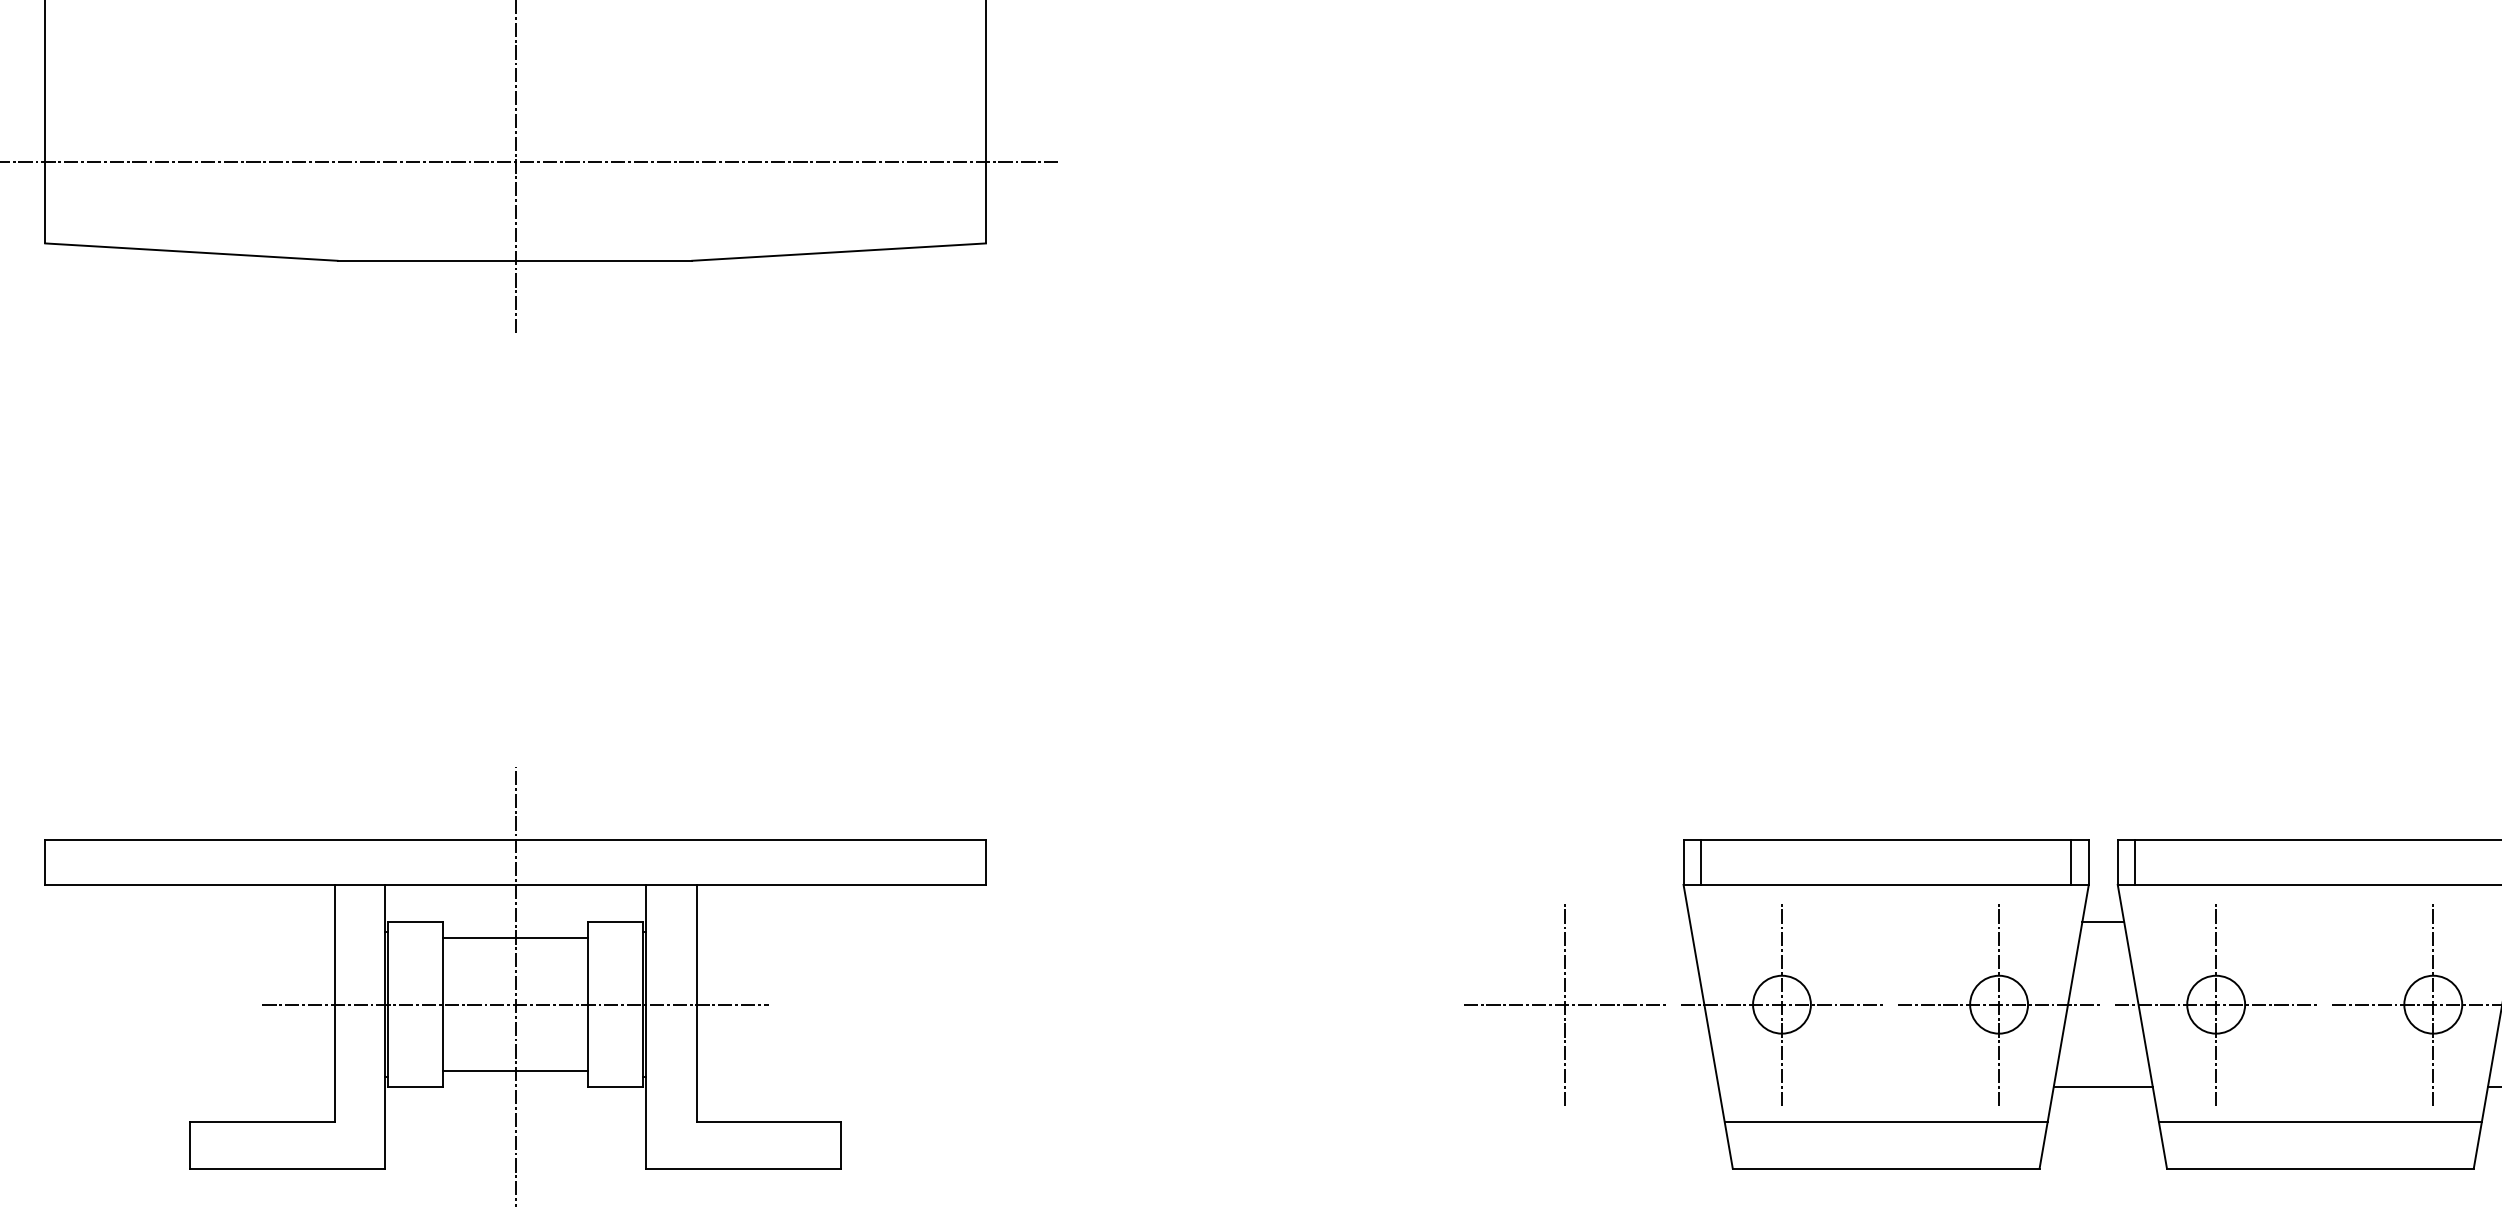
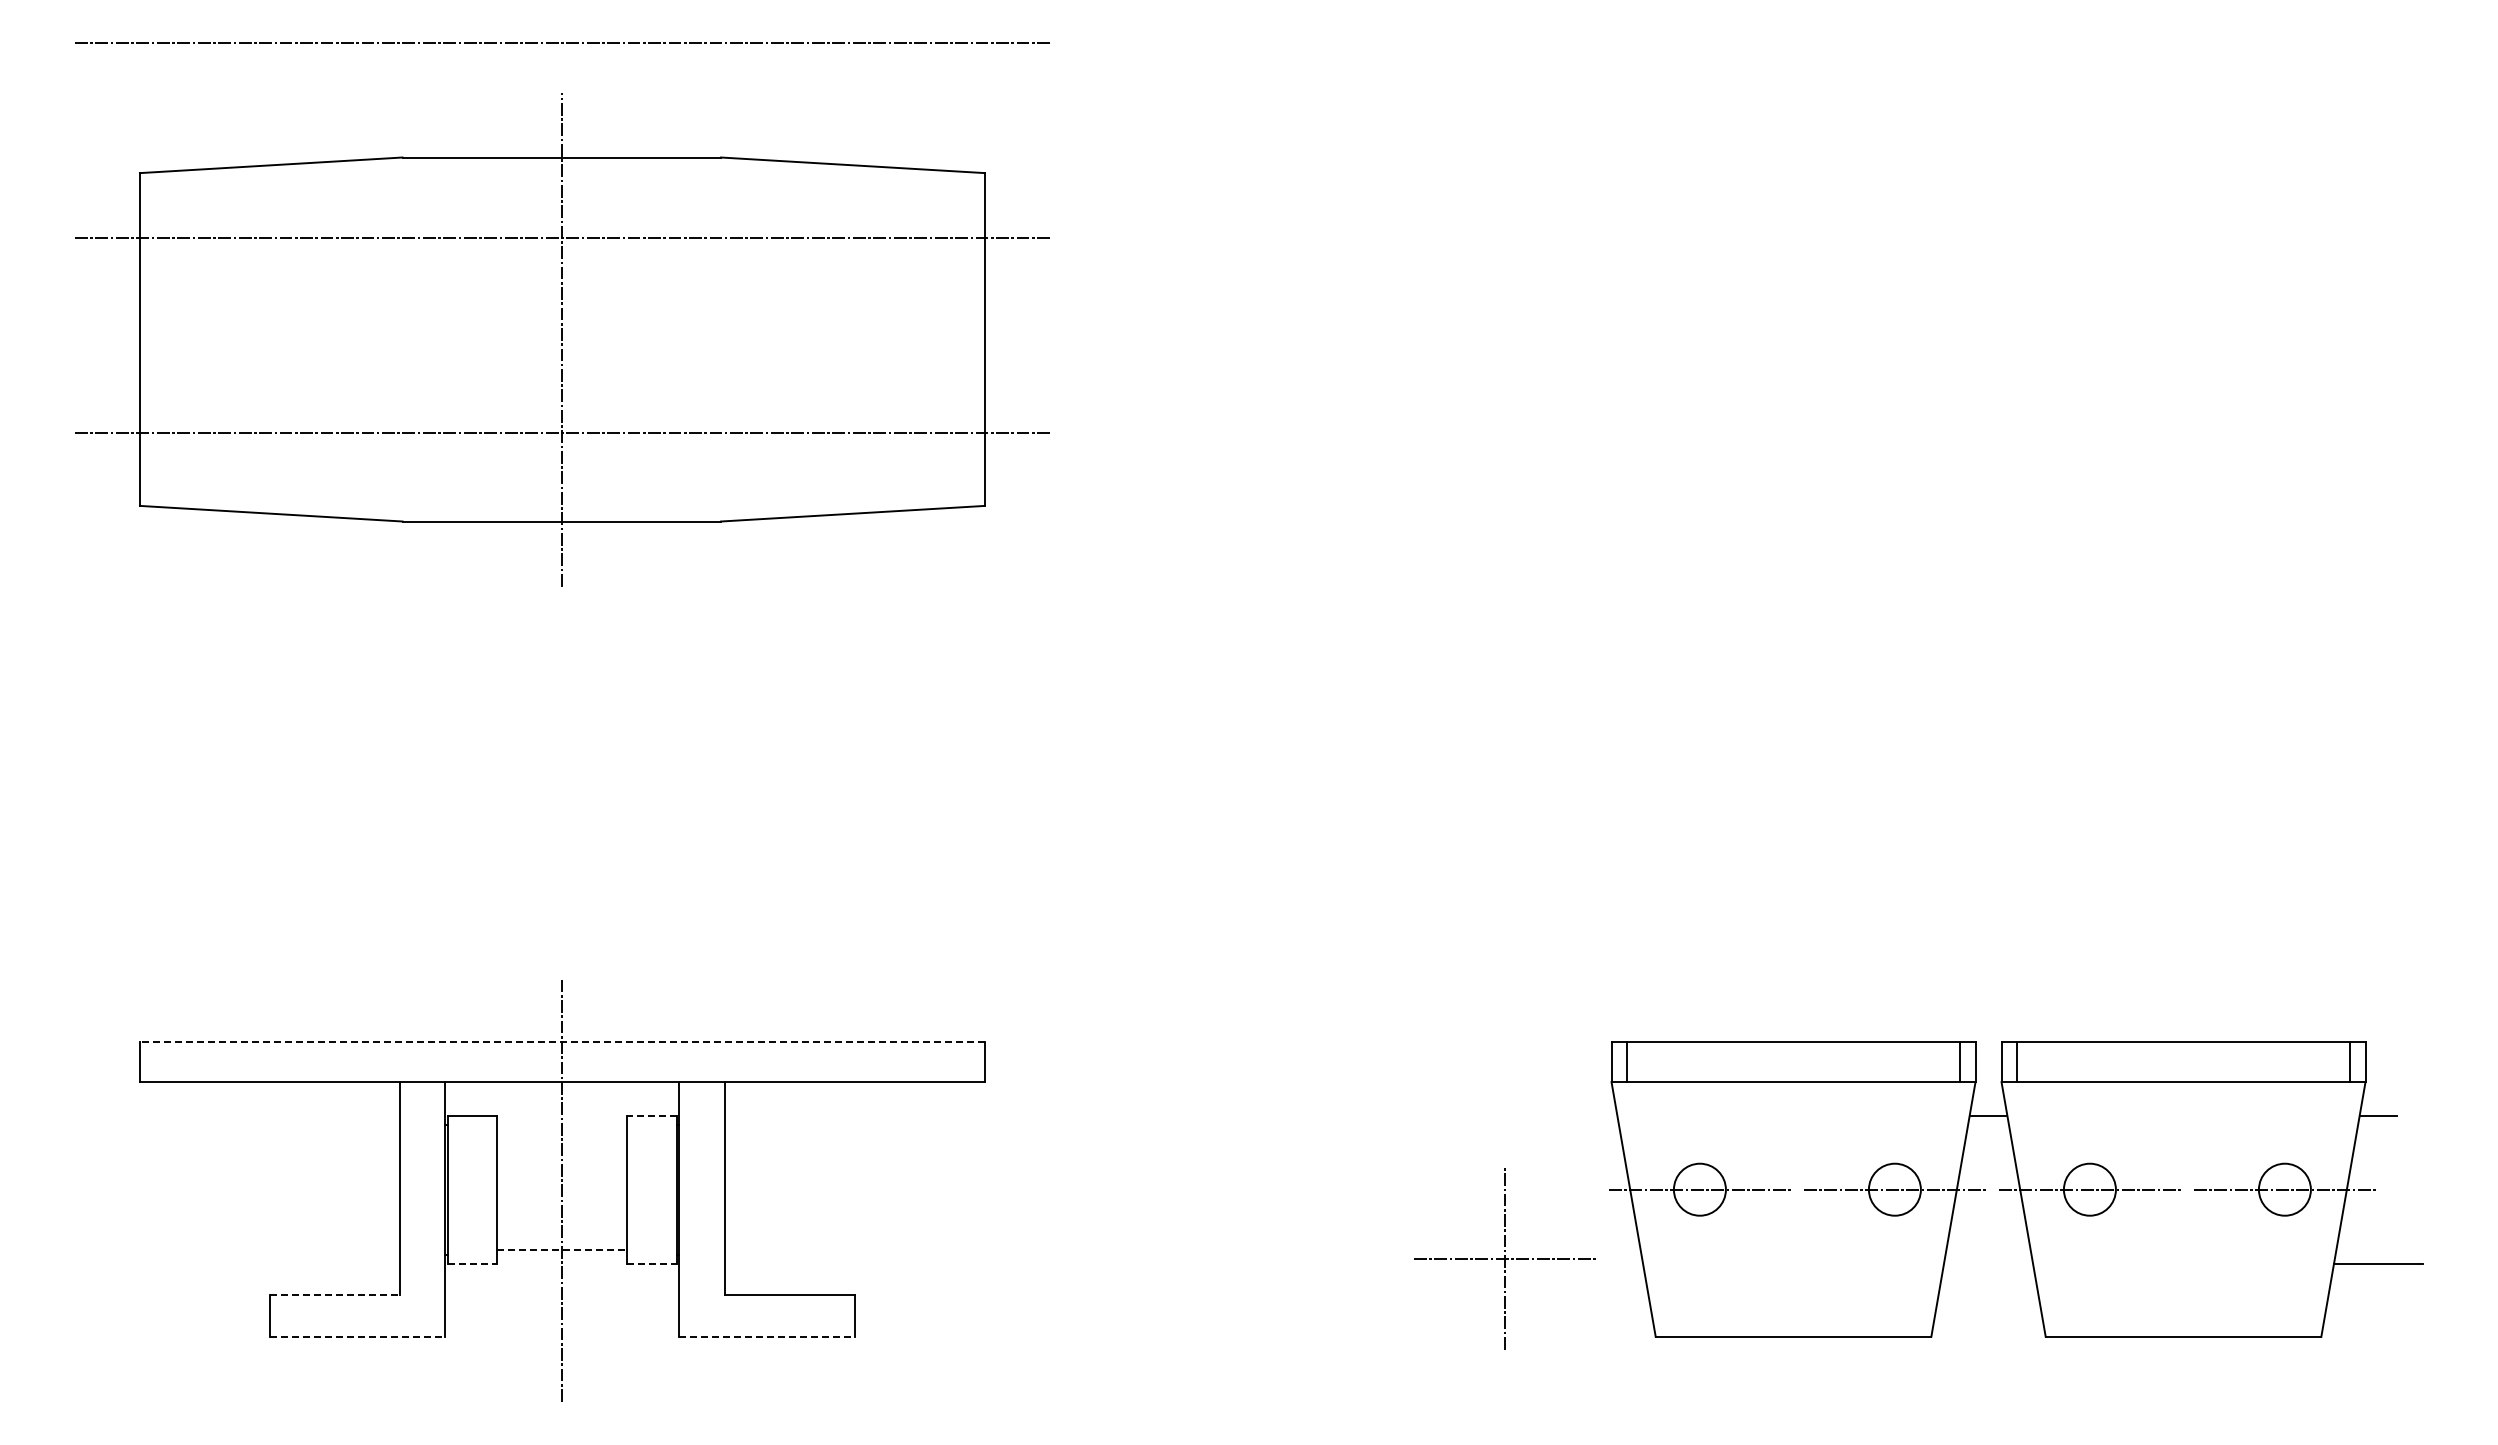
line: (514, 839) -> (561, 1041), solid -> dashed
line: (615, 922) -> (652, 1115), solid -> dashed
line: (515, 937) -> (562, 1129), removed
line: (514, 1004) -> (561, 1189), removed
part: (1564, 1004) -> (1504, 1258), moved
line: (1781, 1004) -> (1699, 1189), removed
line: (1998, 1004) -> (1894, 1189), removed
line: (2215, 1004) -> (2089, 1189), removed
line: (2432, 1004) -> (2284, 1189), removed
line: (515, 1071) -> (562, 1249), solid -> dashed
line: (415, 1086) -> (472, 1263), solid -> dashed
line: (615, 1086) -> (652, 1263), solid -> dashed
line: (2103, 1086) -> (1988, 1263), removed
line: (261, 1122) -> (334, 1295), solid -> dashed
line: (1886, 1122) -> (1793, 1295), removed
line: (2320, 1122) -> (2183, 1295), removed
line: (287, 1168) -> (357, 1336), solid -> dashed
line: (743, 1168) -> (767, 1336), solid -> dashed

